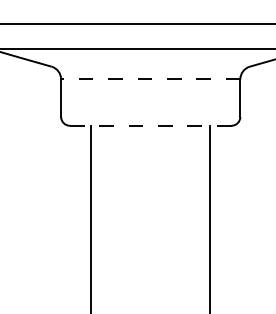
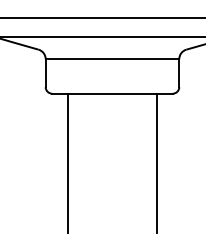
line: (150, 79) -> (112, 59), dashed -> solid
line: (150, 125) -> (112, 93), dashed -> solid

